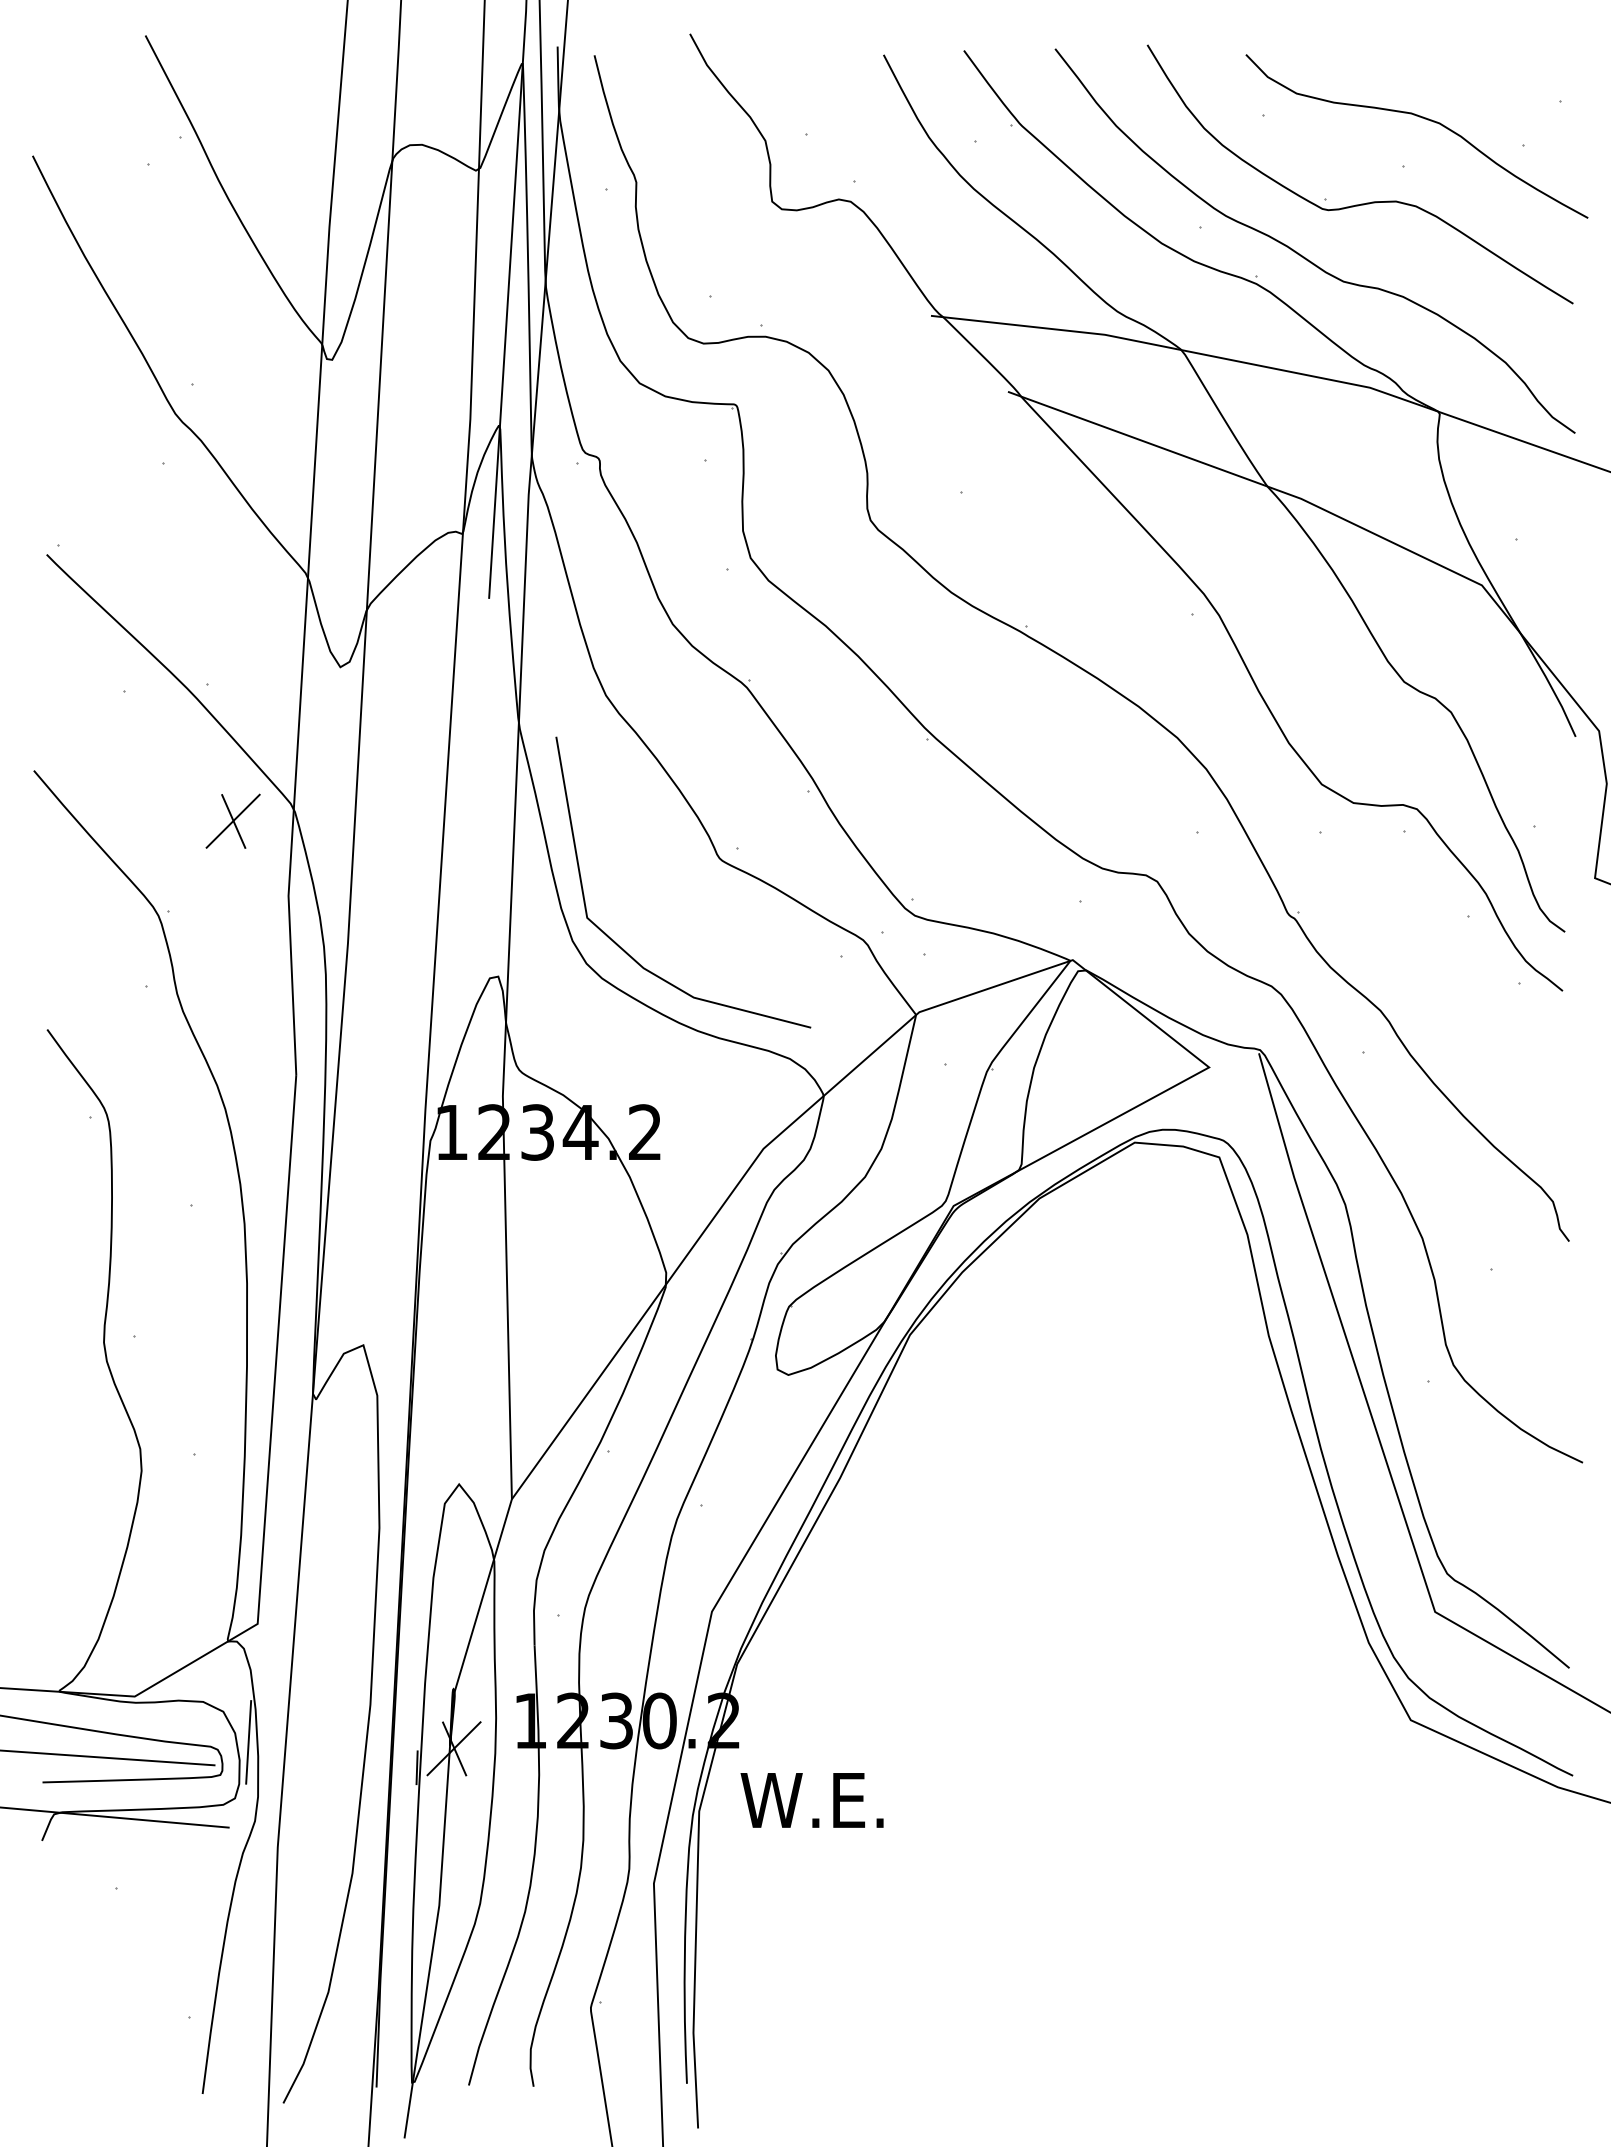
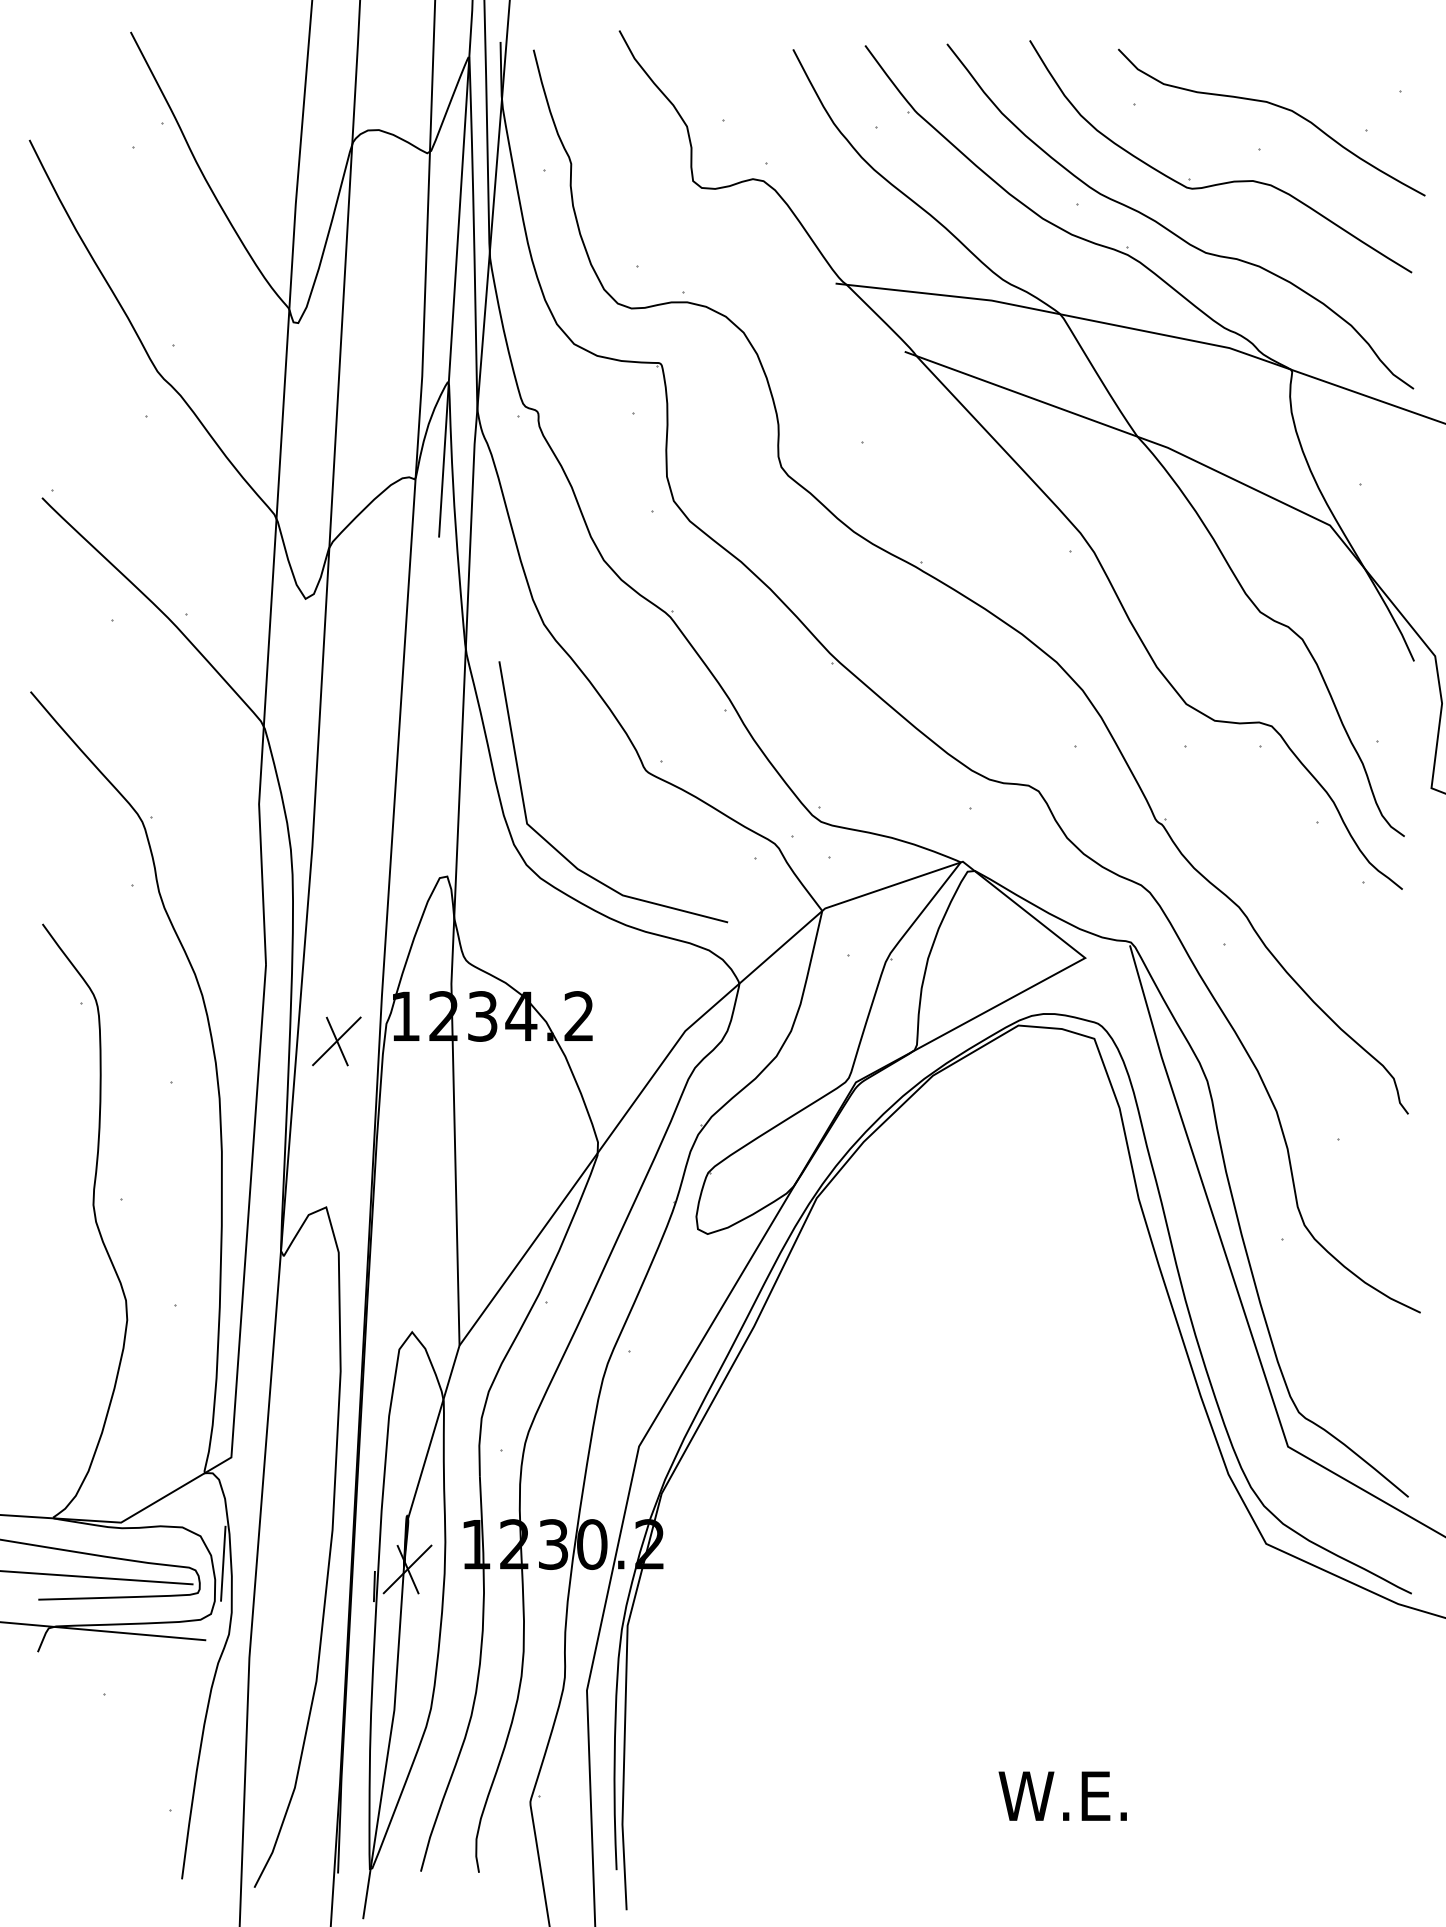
part: (232, 820) -> (336, 1040), moved
text: (811, 1800) -> (1062, 1796), moved

